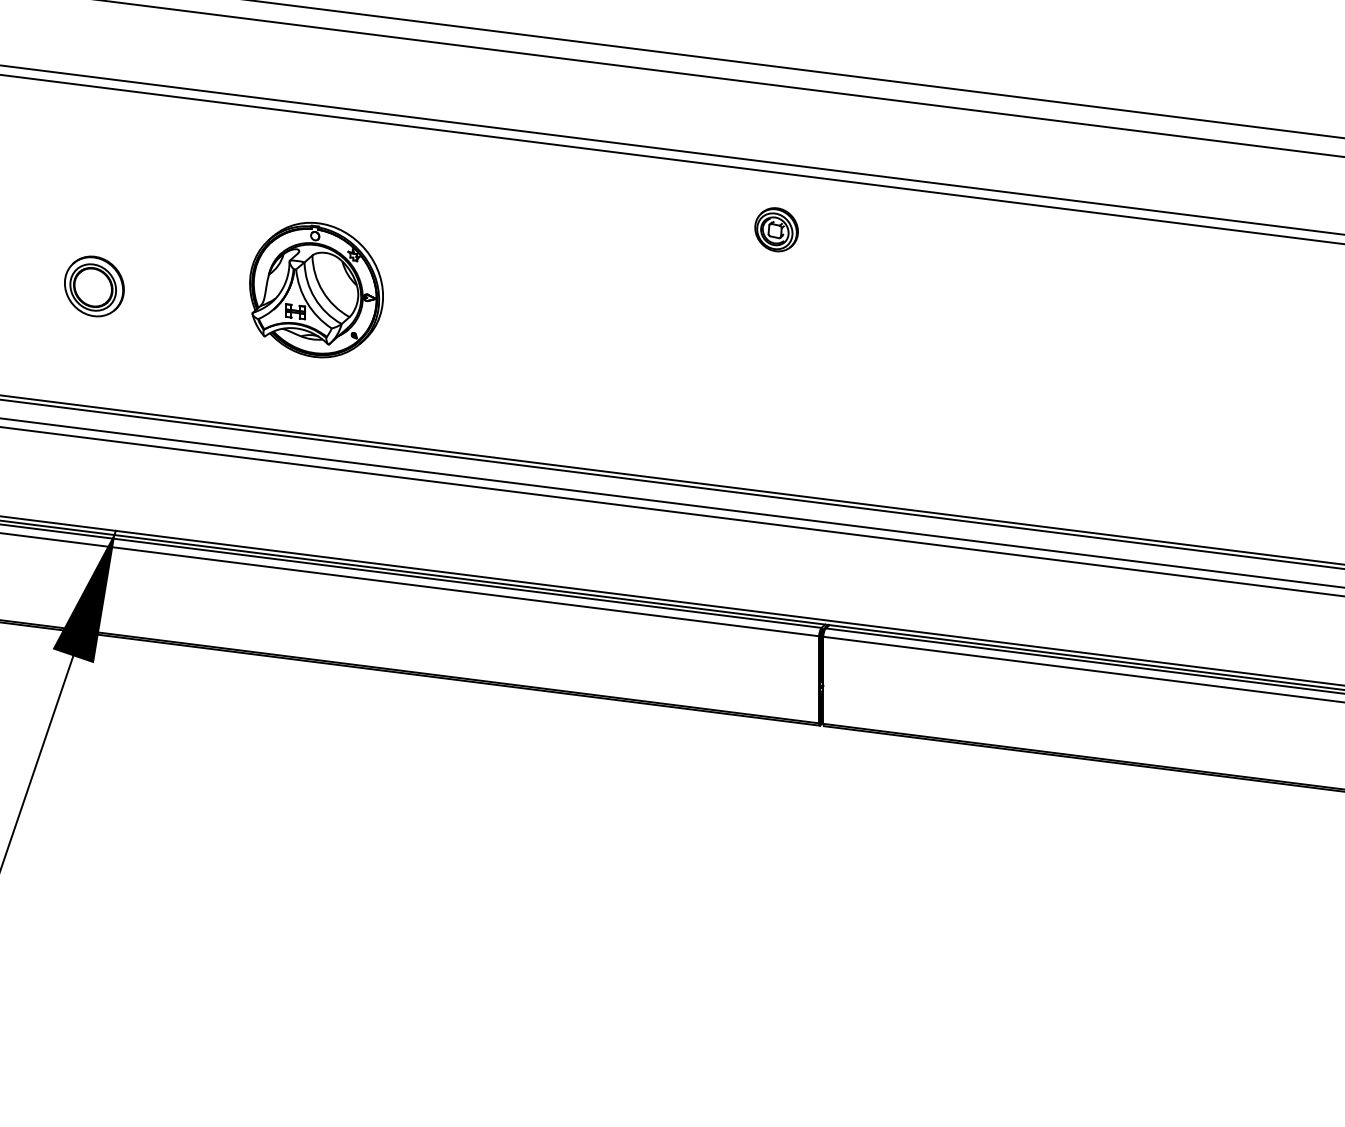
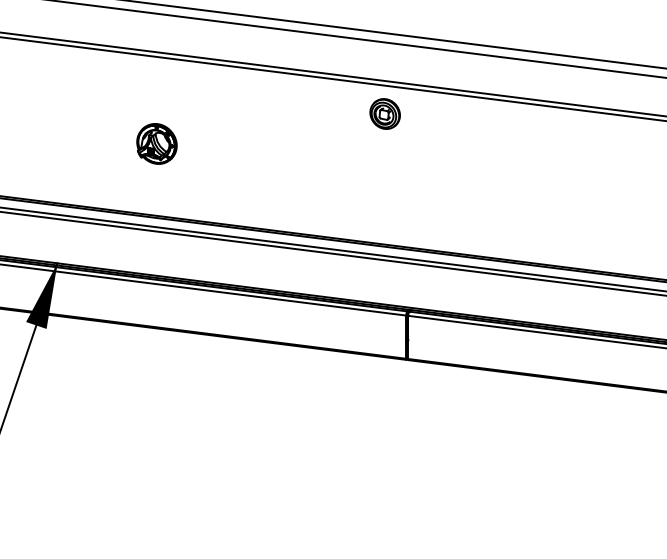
part: (775, 228) -> (384, 113), size x1.4
part: (93, 285) -> (46, 141), removed
part: (315, 289) -> (156, 143), size x0.6

